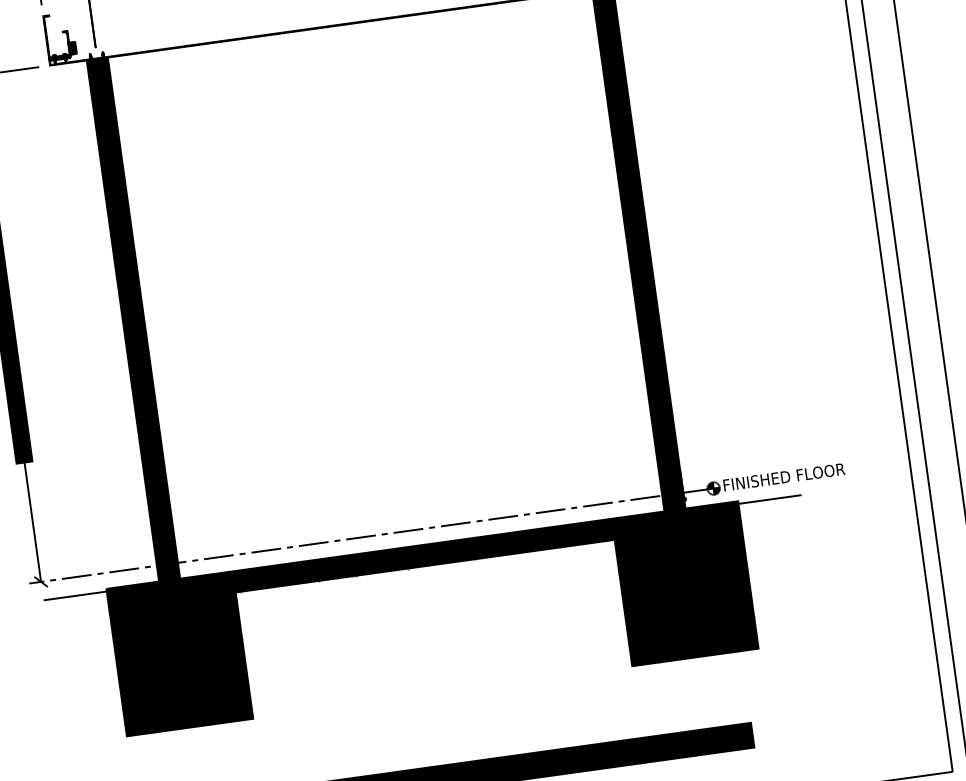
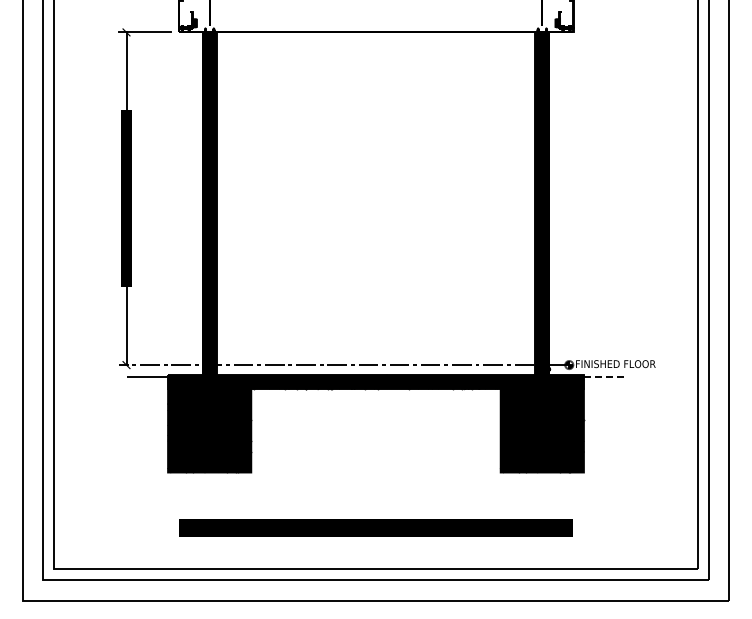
line: (769, 500) -> (604, 377), solid -> dashed

